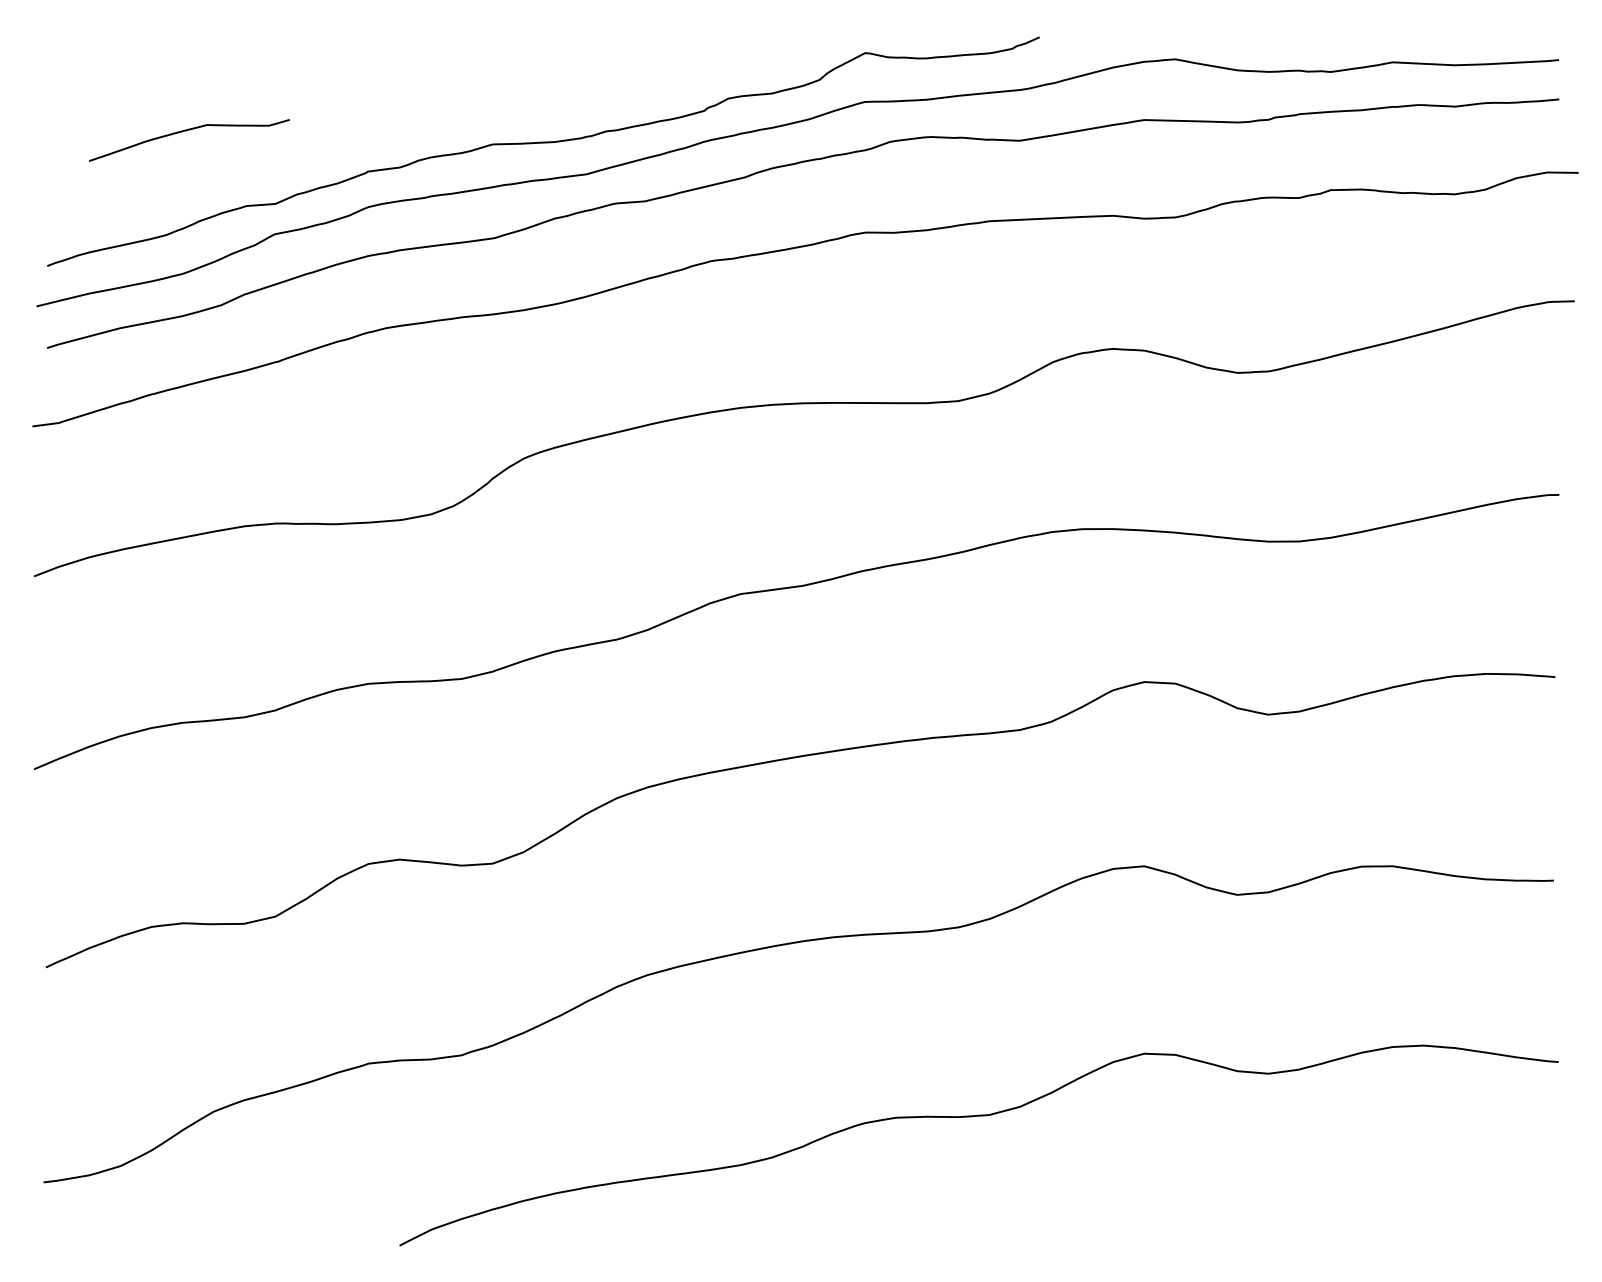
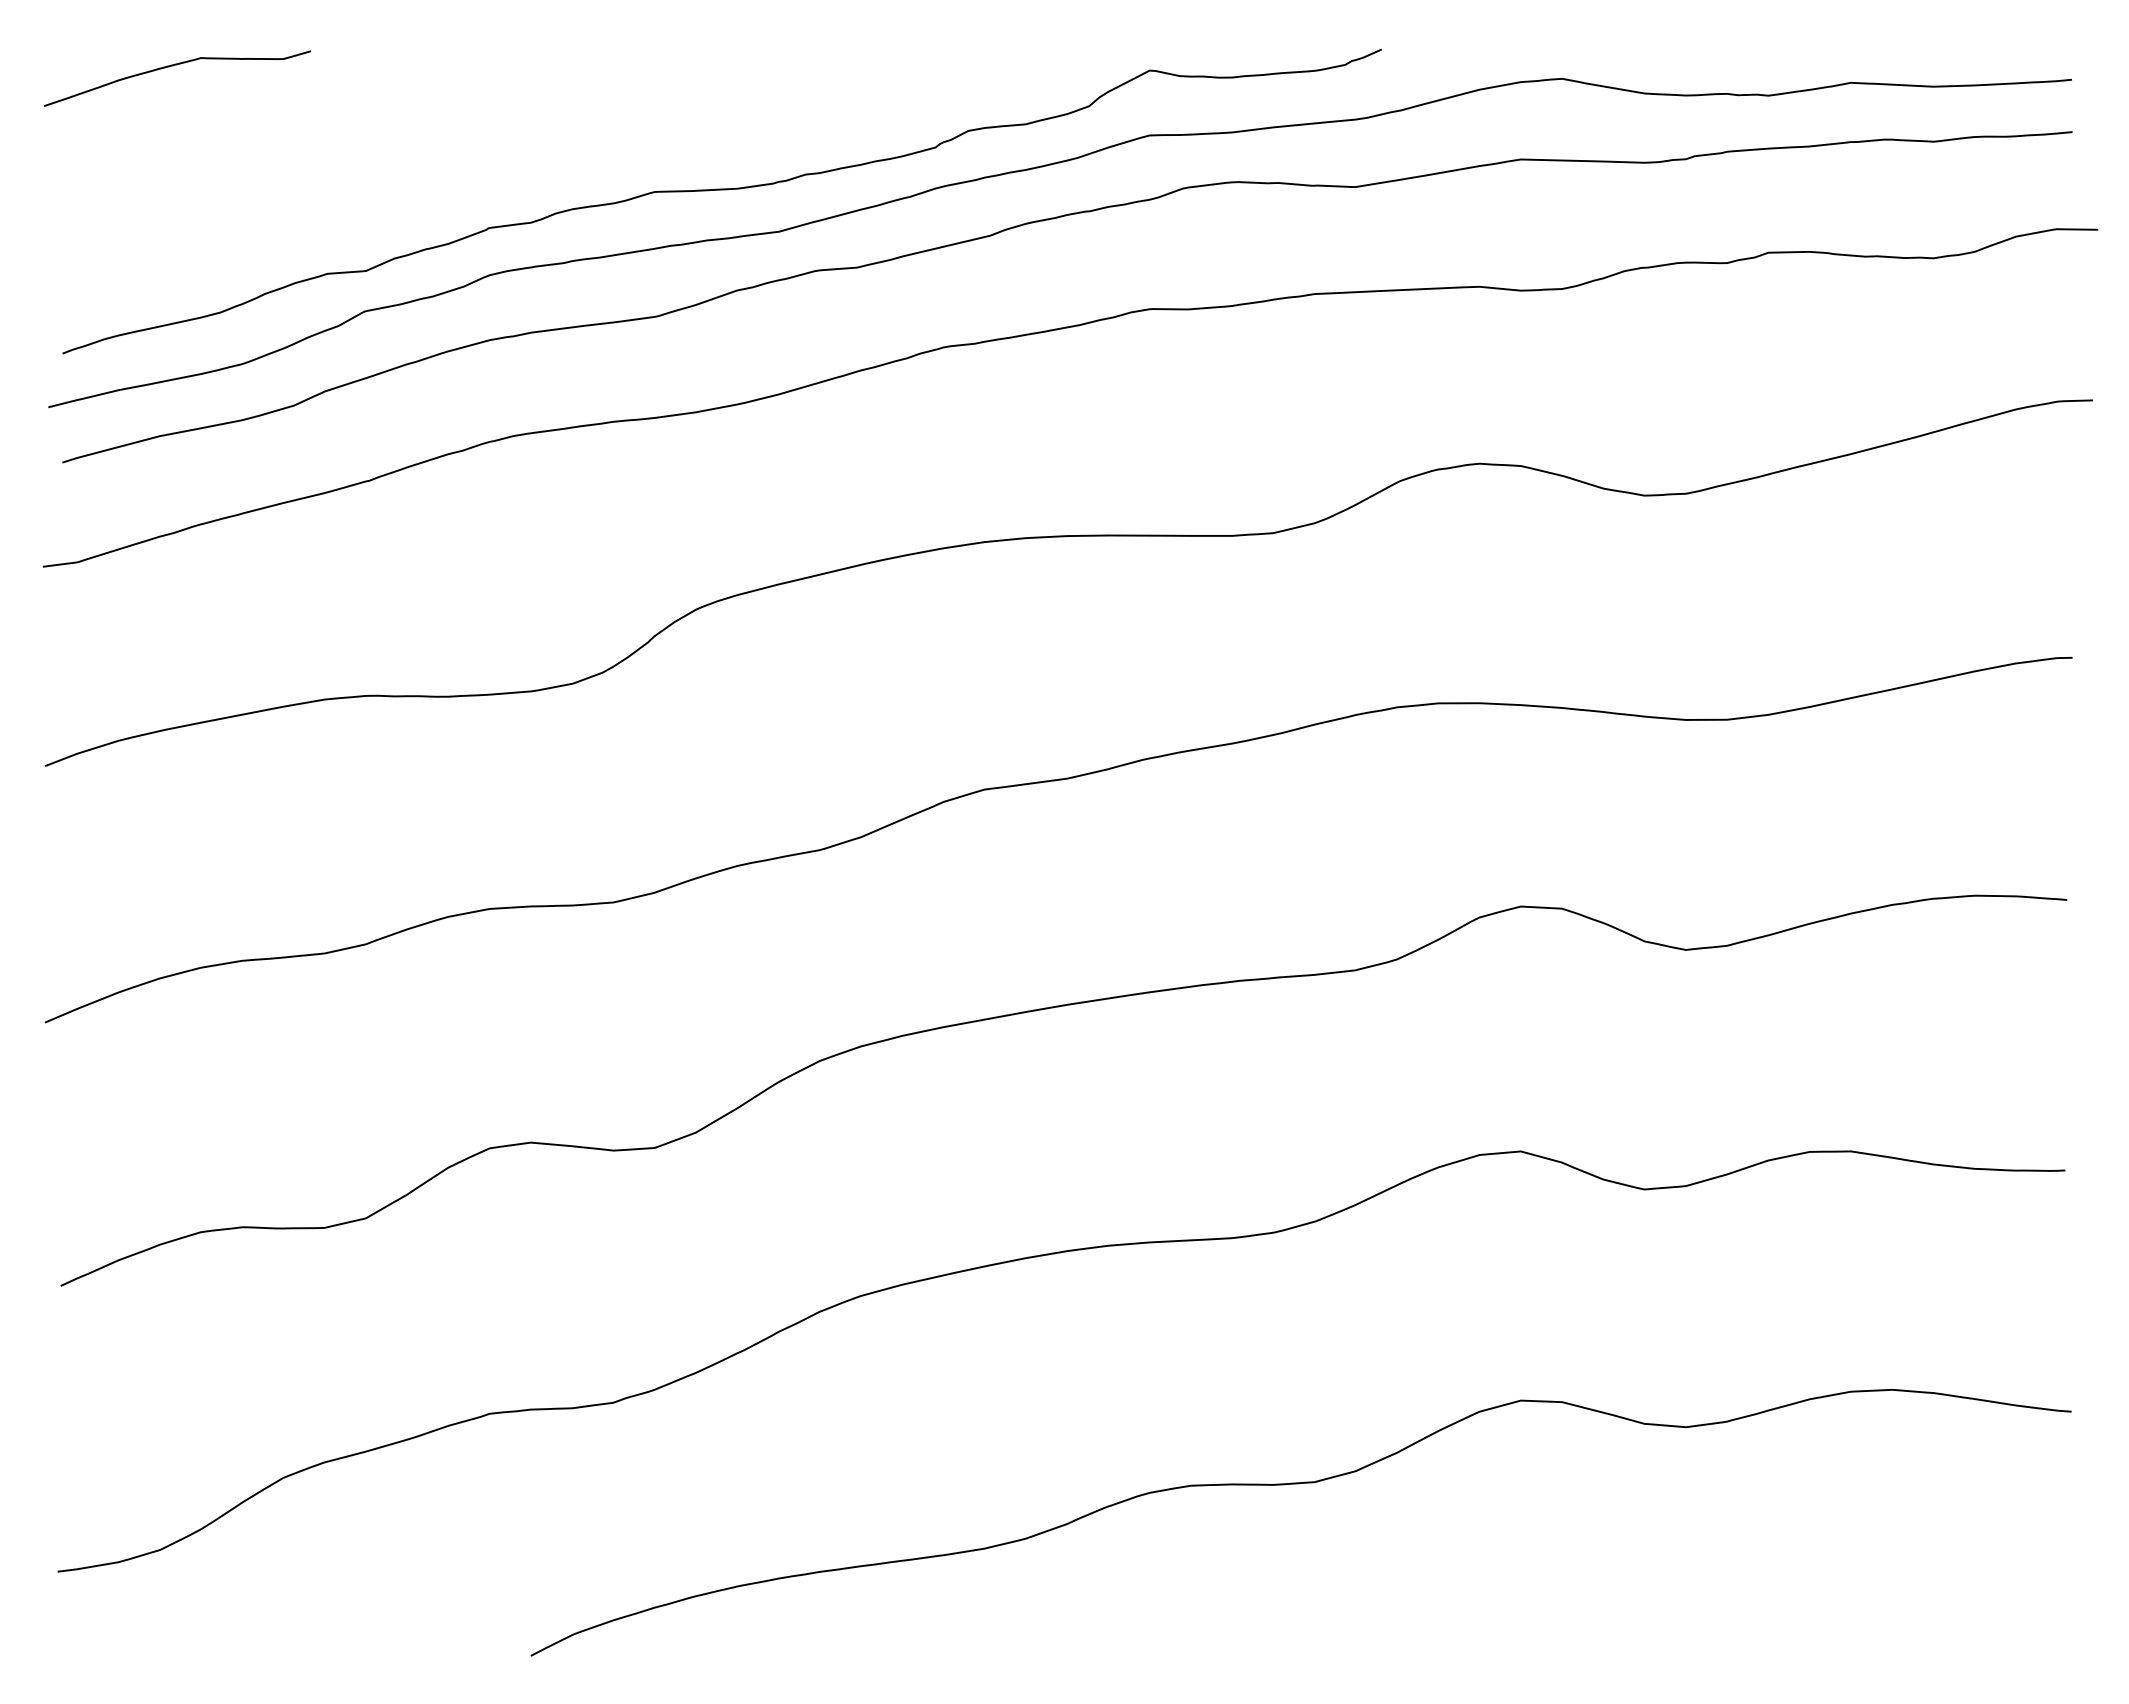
curve: (186, 131) -> (173, 66), moved

